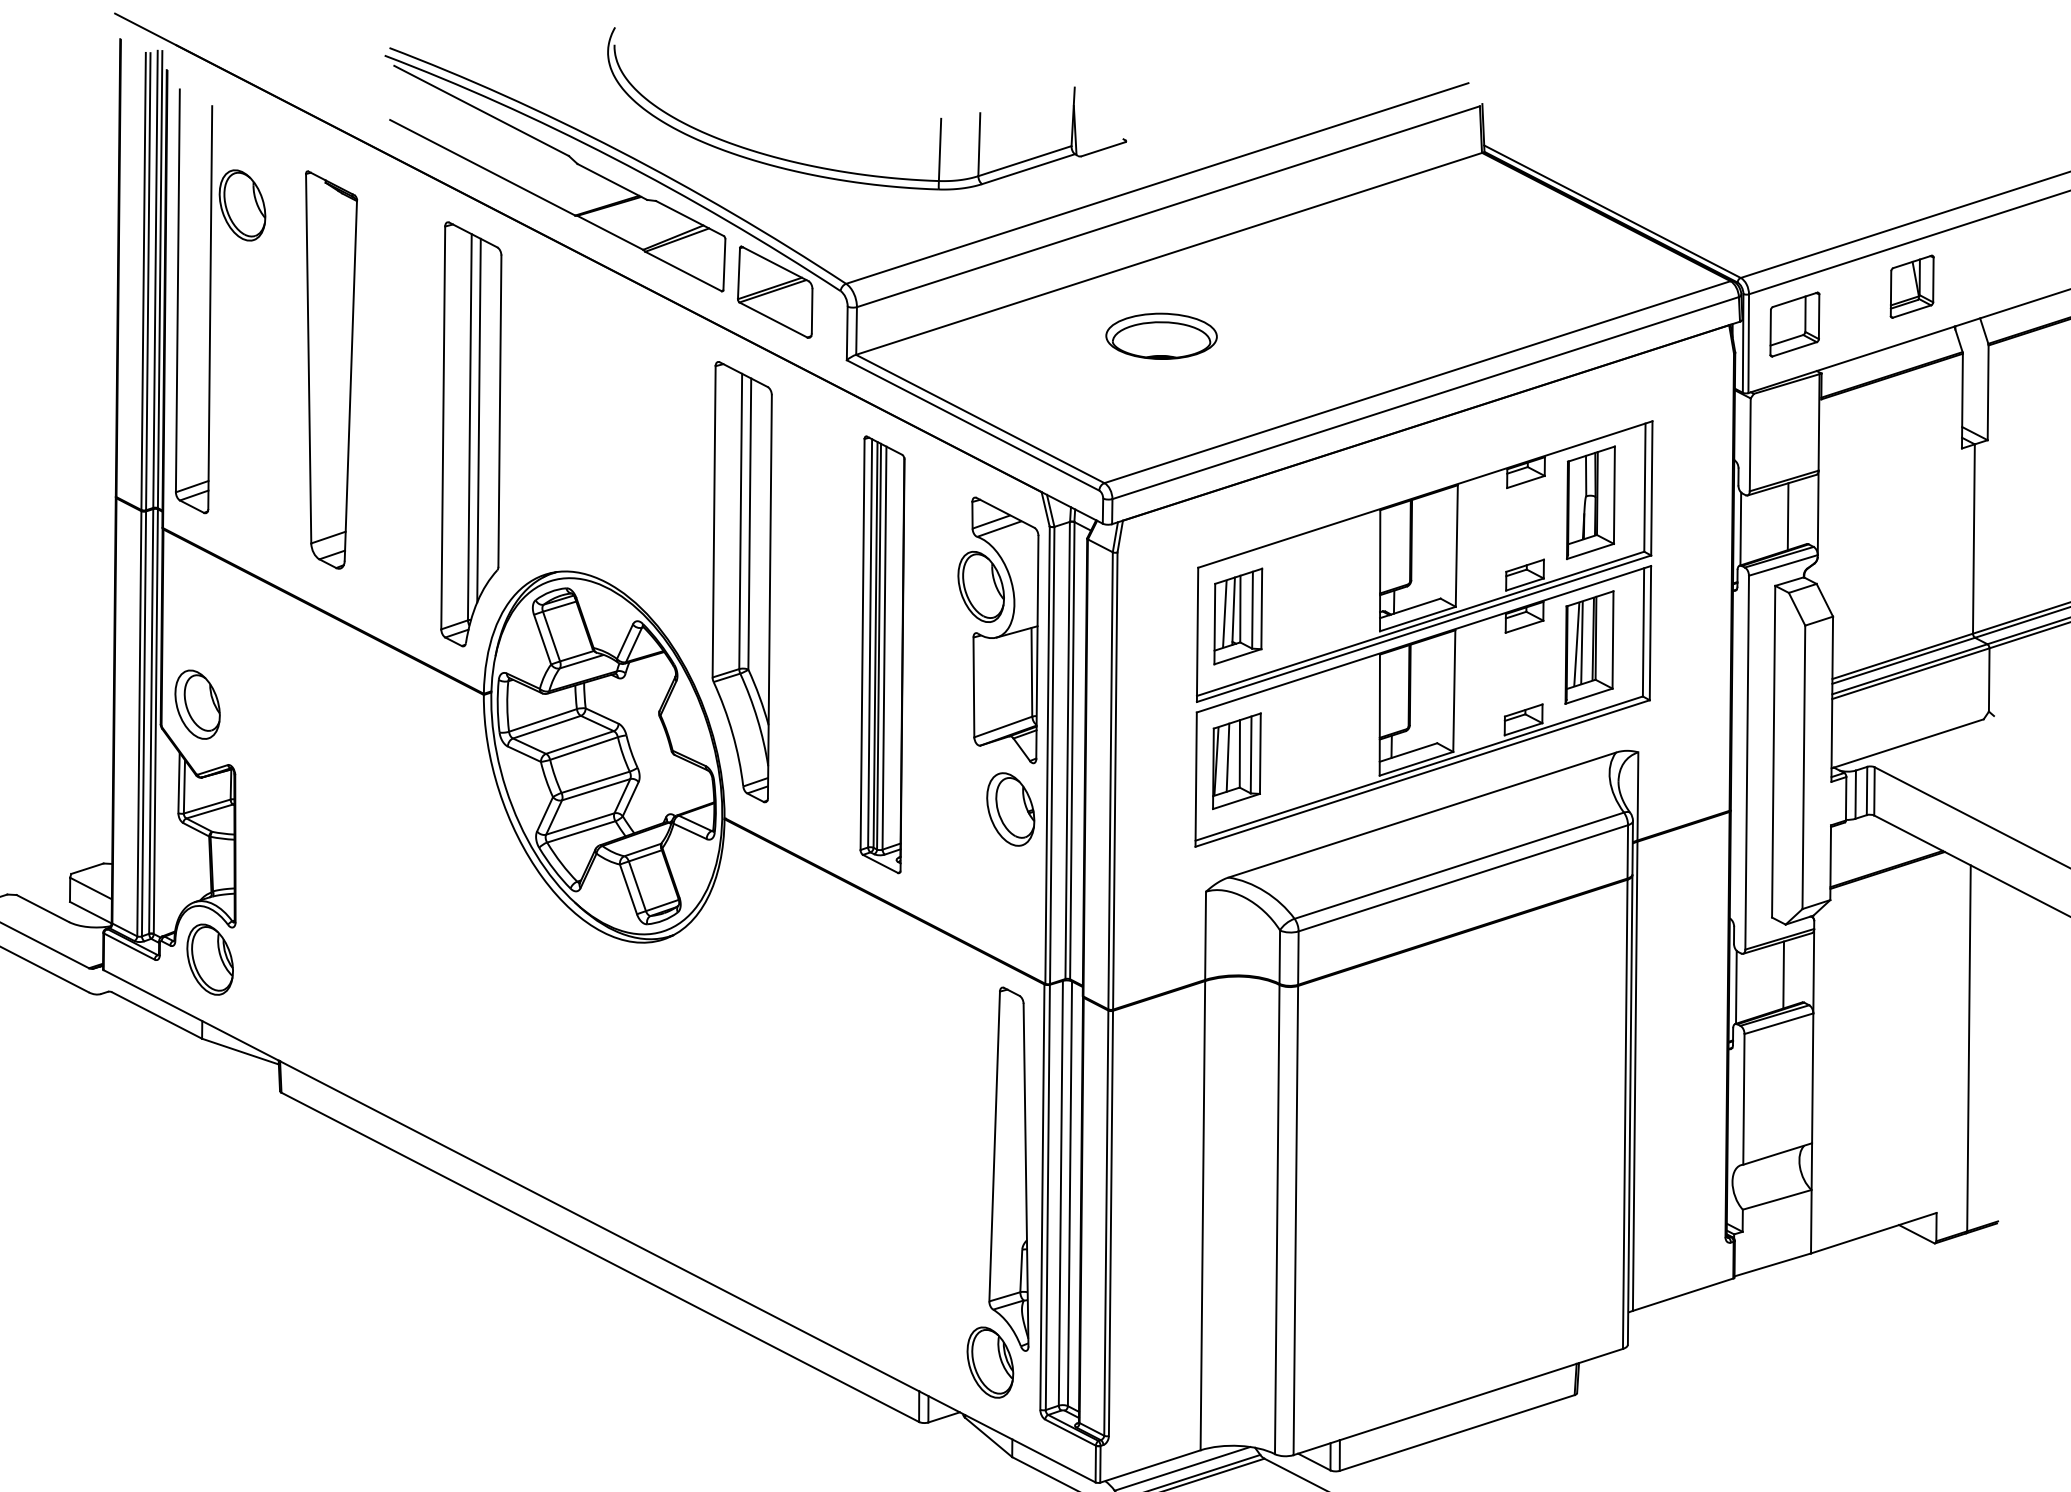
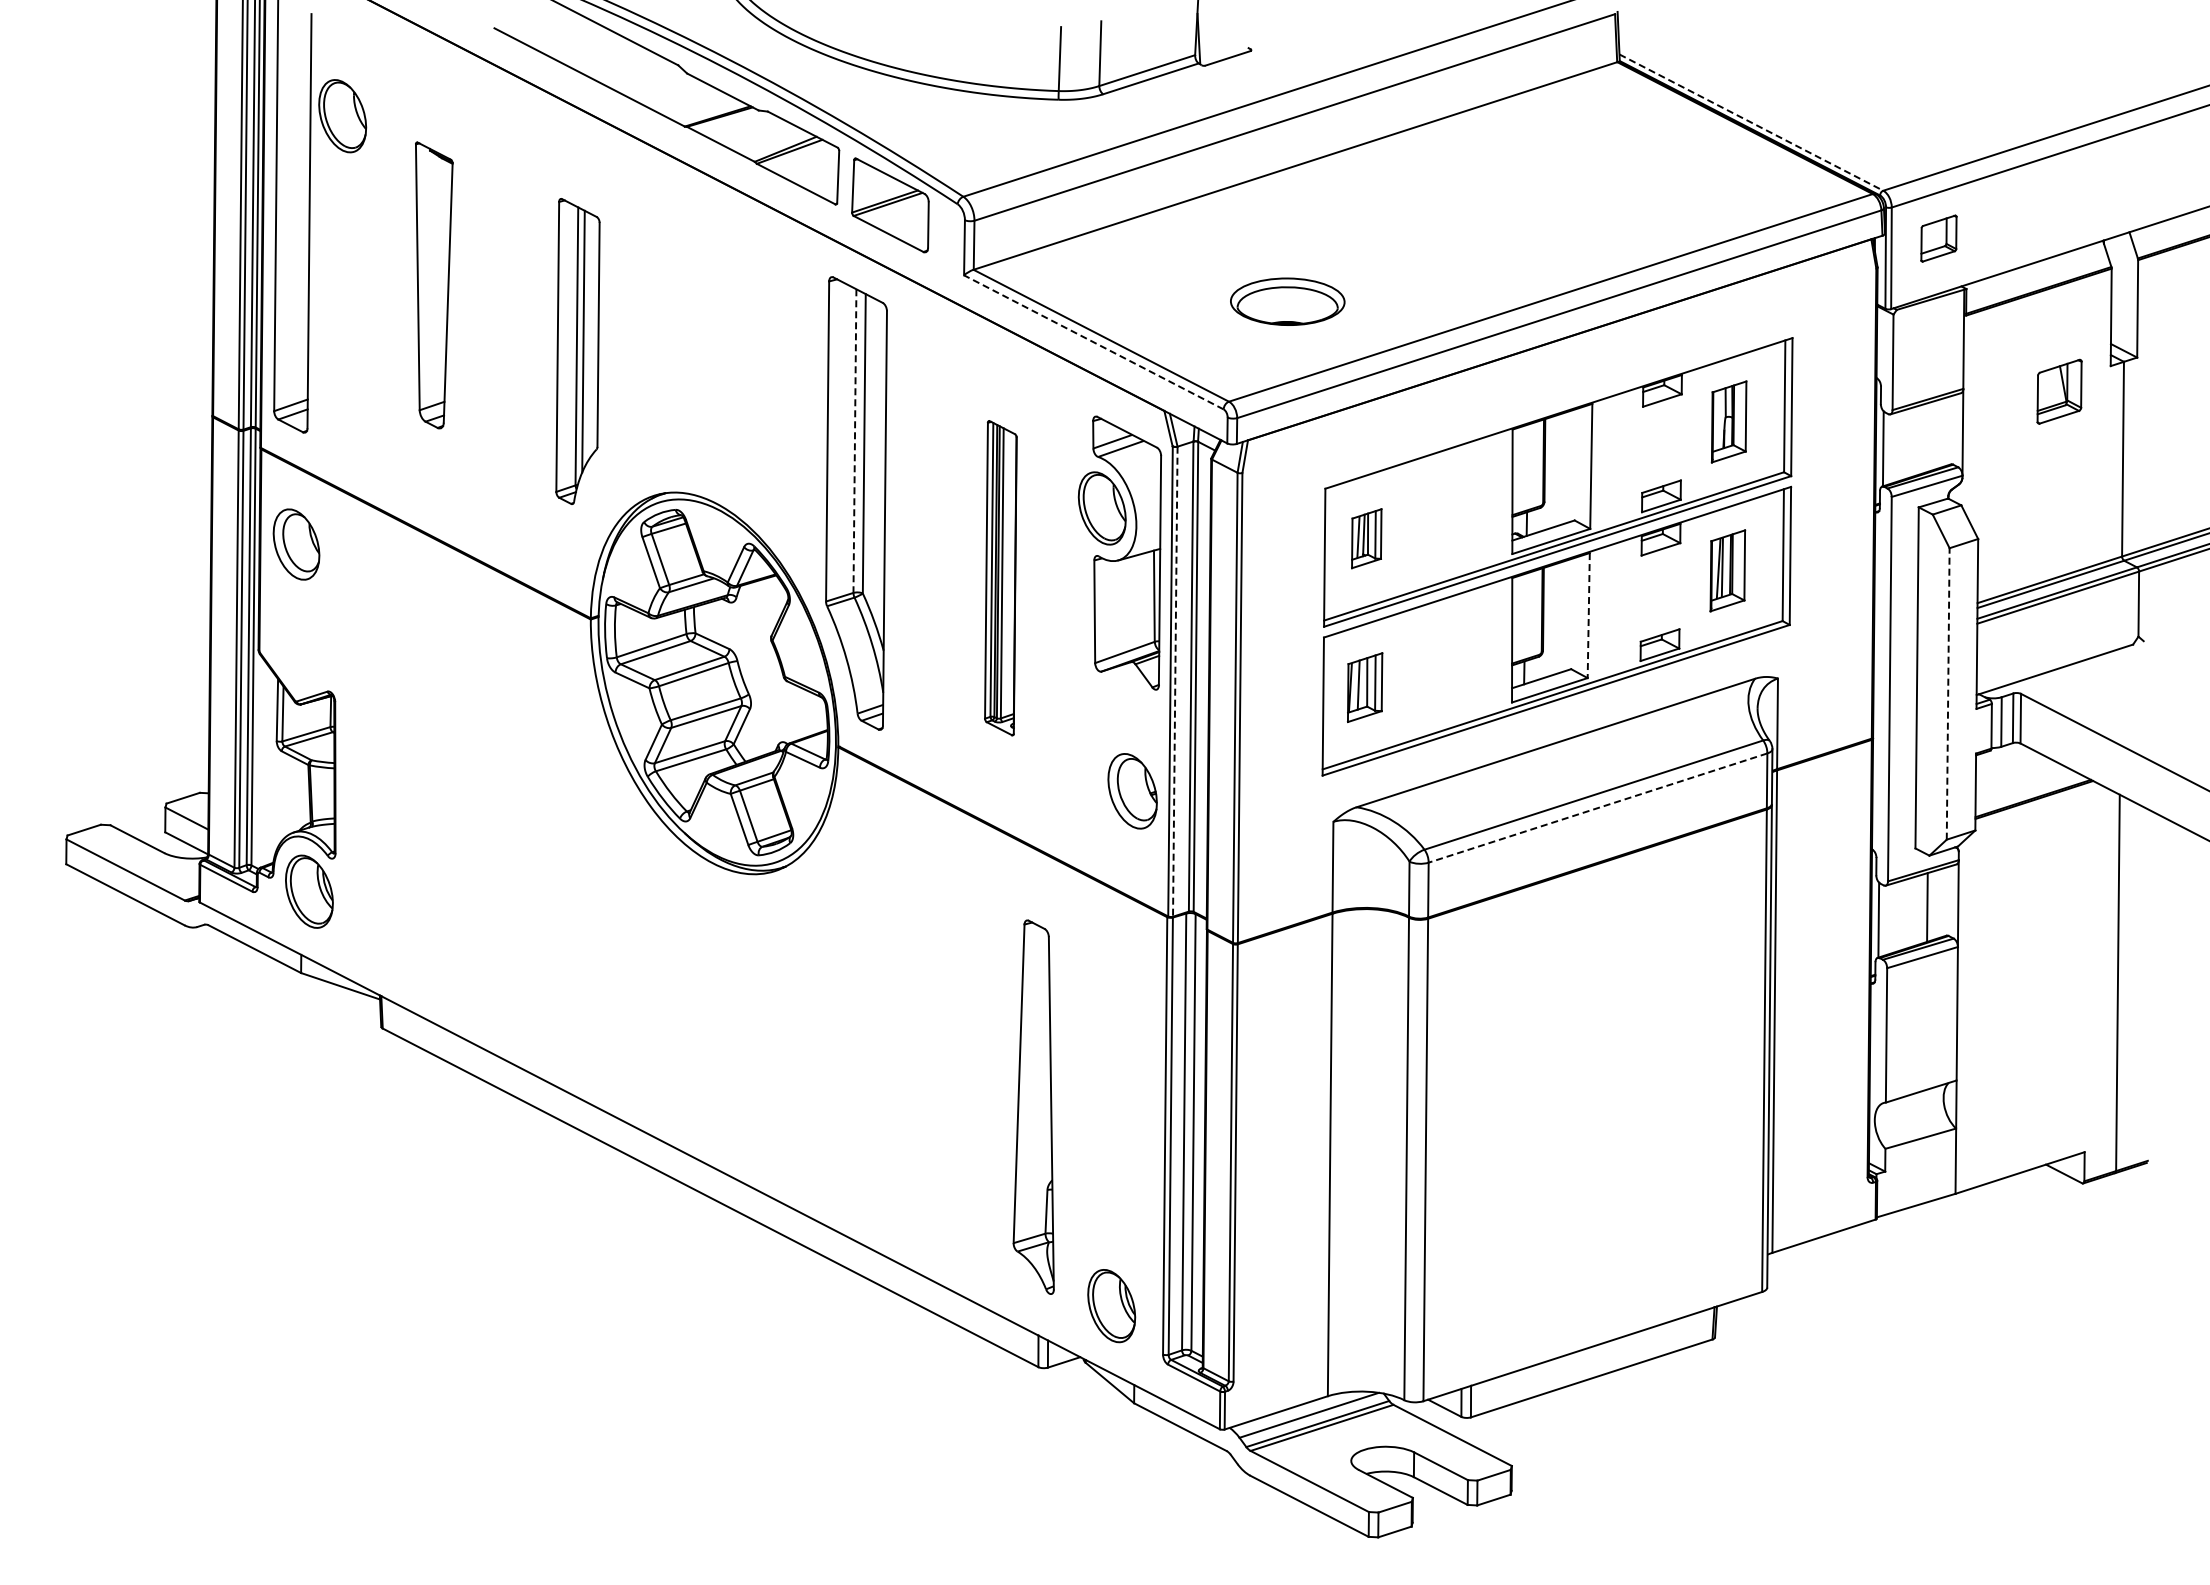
line: (1612, 211) -> (1751, 122), solid -> dashed
part: (1912, 286) -> (2059, 391), moved
part: (1794, 324) -> (1938, 238), size x0.7
part: (1161, 336) -> (1287, 301), moved
part: (331, 370) -> (434, 285), size x0.7
line: (972, 425) -> (1093, 342), solid -> dashed
part: (470, 434) -> (577, 351), size x0.7
part: (1590, 502) -> (1728, 421), size x0.7
line: (1787, 515) -> (1931, 435), removed
line: (740, 521) -> (854, 441), solid -> dashed
part: (1238, 616) -> (1366, 538), size x0.6
part: (1589, 647) -> (1727, 570), size x0.7
part: (882, 654) -> (1000, 577), size x0.7
line: (1454, 691) -> (1588, 615), solid -> dashed
part: (197, 704) -> (296, 544), moved
line: (1052, 756) -> (1175, 682), solid -> dashed
part: (1236, 761) -> (1364, 687), size x0.7
line: (1804, 766) -> (1948, 693), solid -> dashed
part: (1010, 809) -> (1132, 791), moved
line: (1463, 878) -> (1598, 808), solid -> dashed
part: (1008, 1168) -> (1033, 1106), moved

